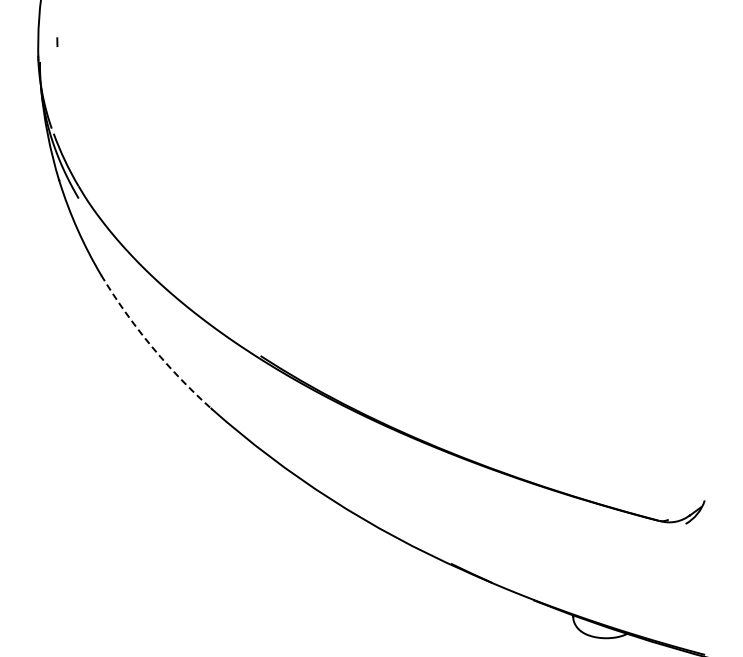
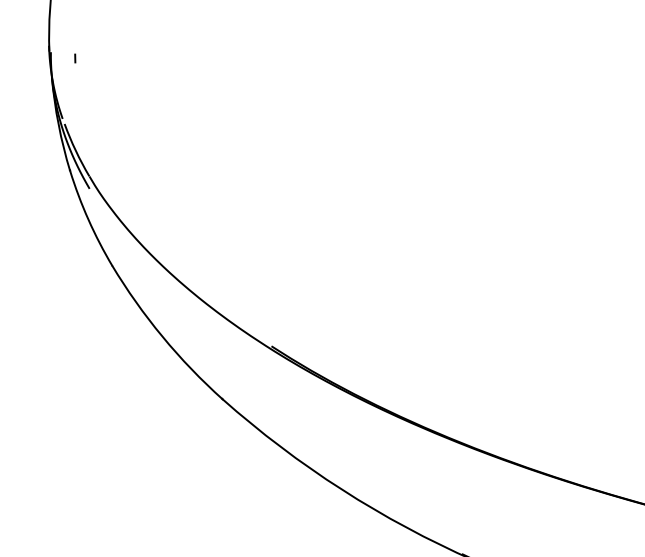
line: (57, 41) -> (75, 57), moved
arc: (151, 346) -> (162, 336), dashed -> solid

